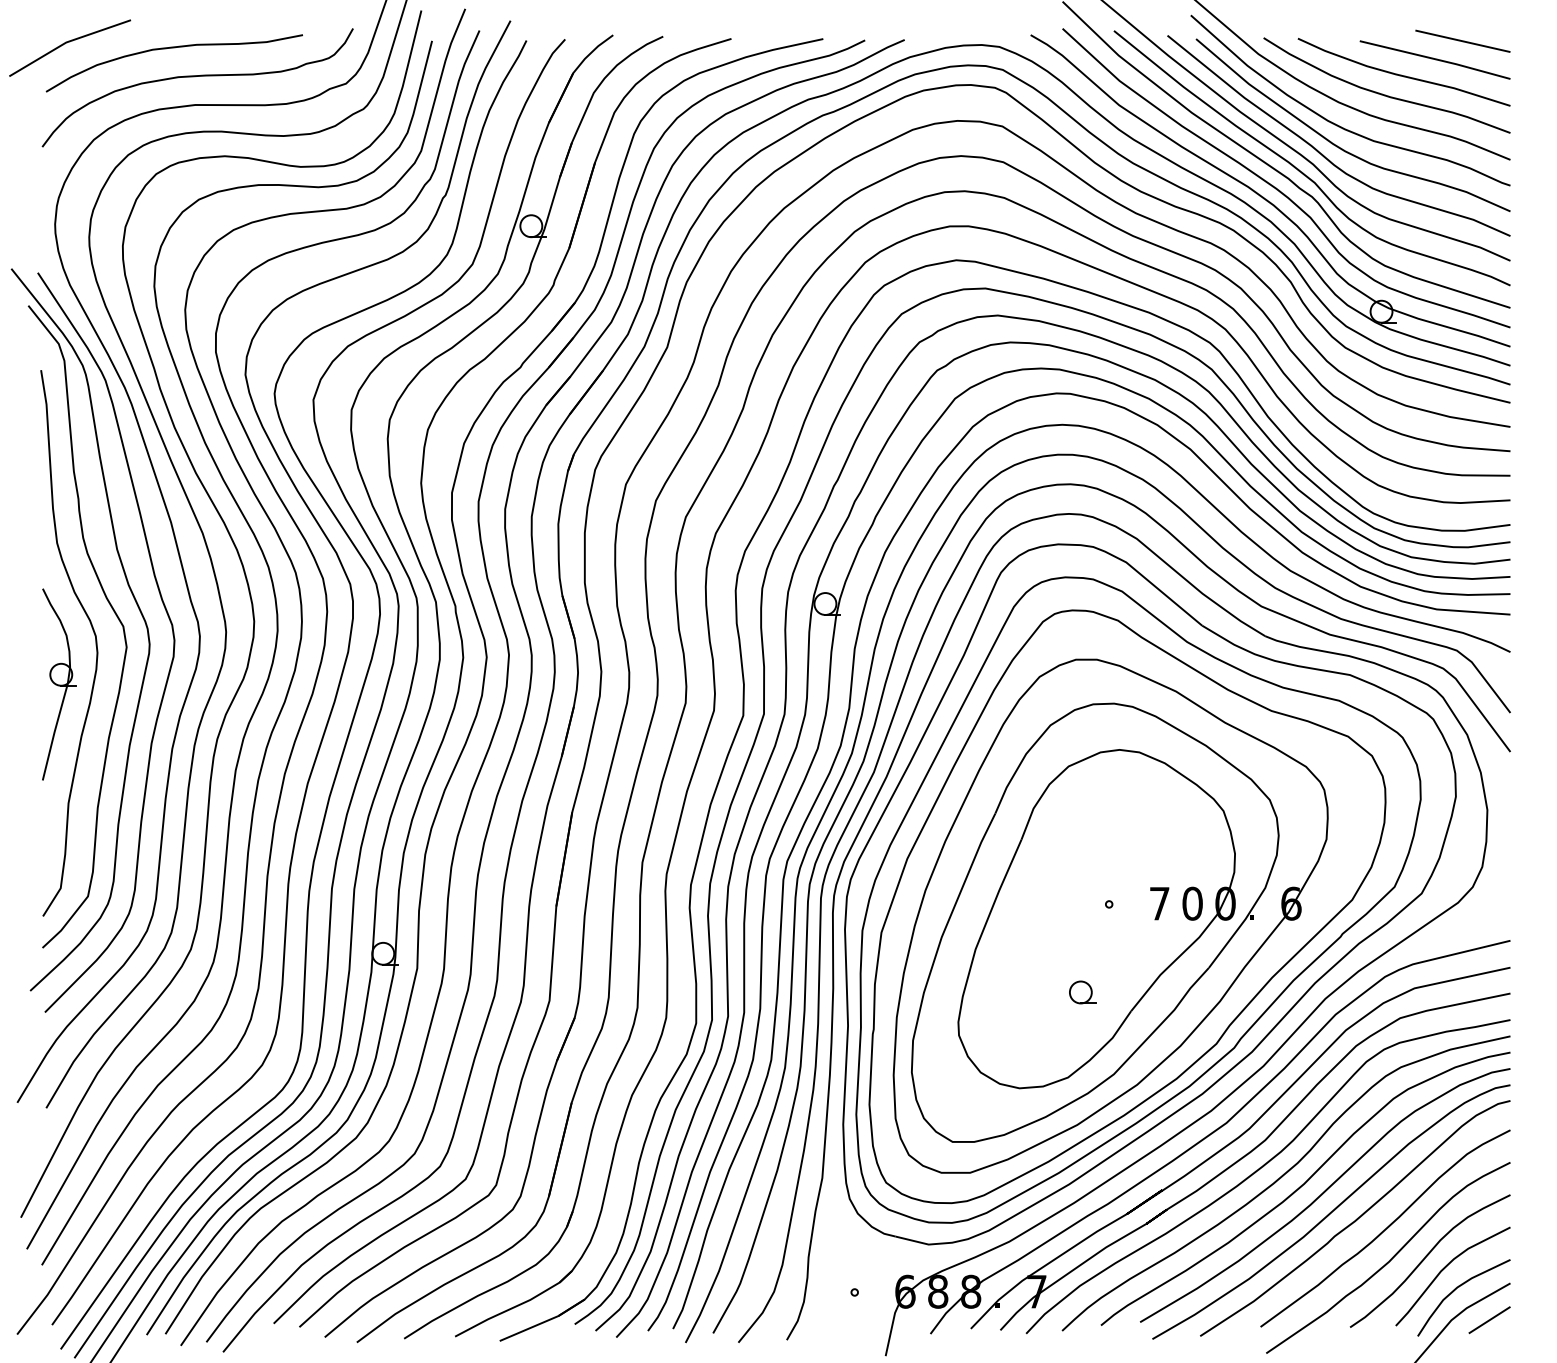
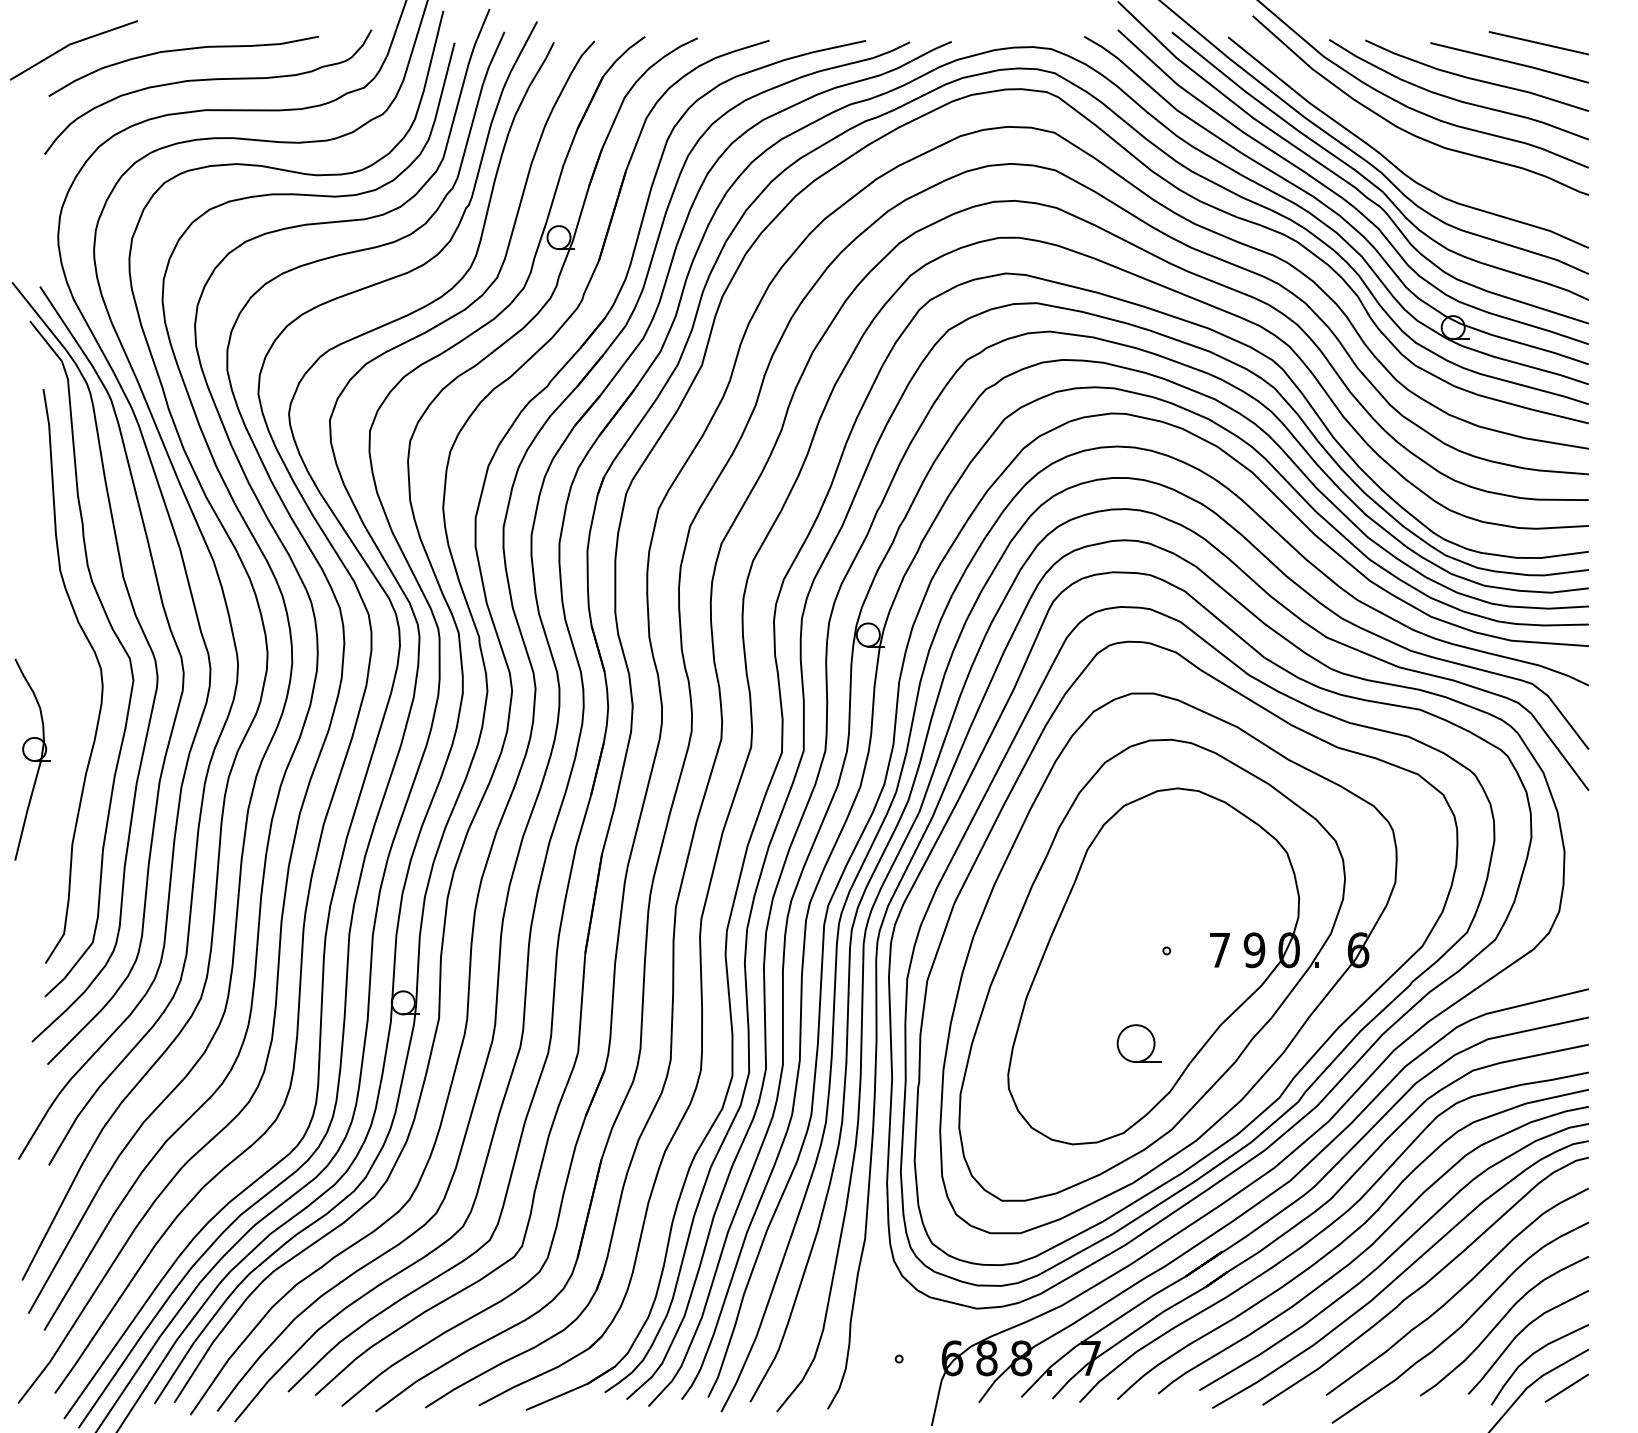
curve: (1338, 146) -> (1408, 153), removed
part: (59, 684) -> (32, 759), moved
text: (1192, 903) -> (1254, 950), 0 -> 9
part: (1082, 992) -> (1138, 1043), size x1.6

